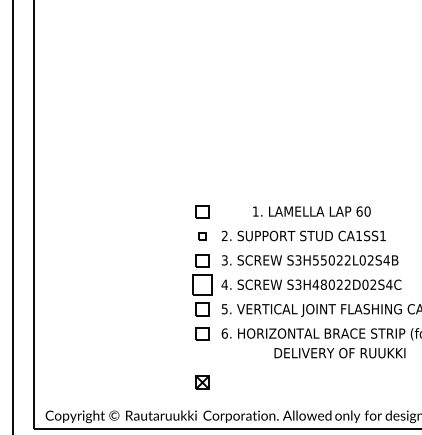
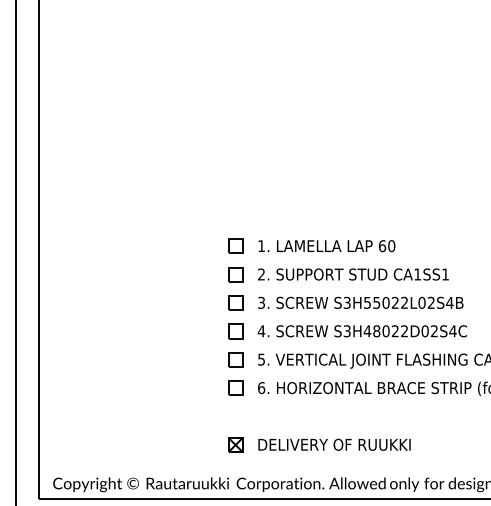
text: (311, 211) -> (326, 246), moved
part: (202, 235) -> (235, 274), size x1.67
part: (202, 284) -> (235, 331), size x0.62
text: (339, 352) -> (334, 444), moved

